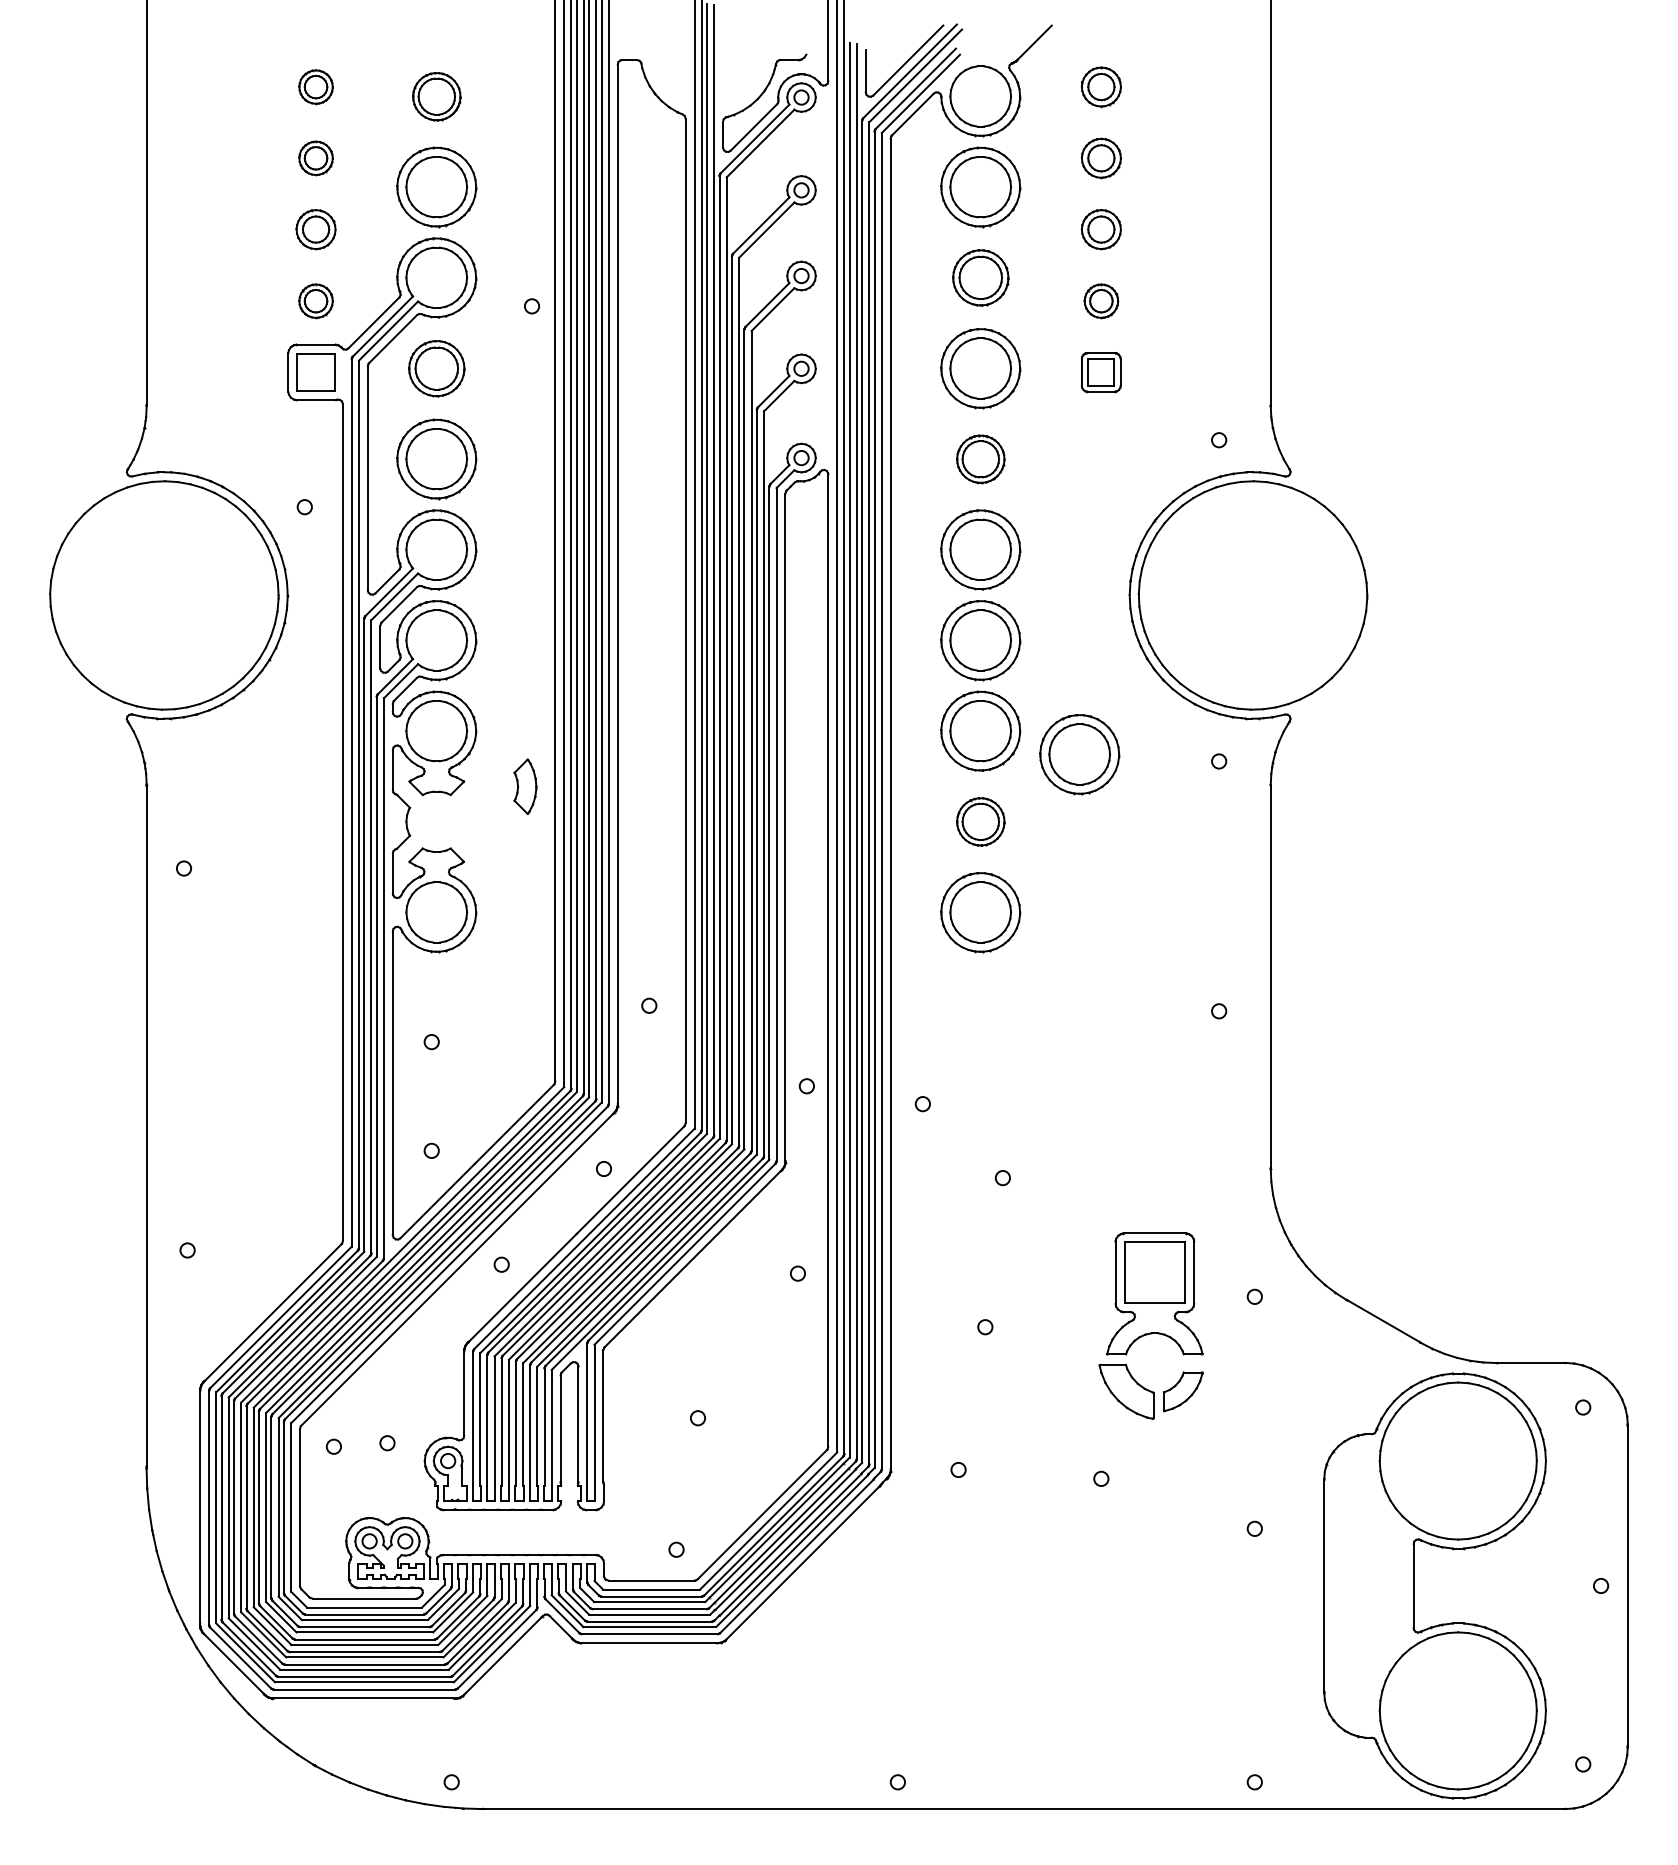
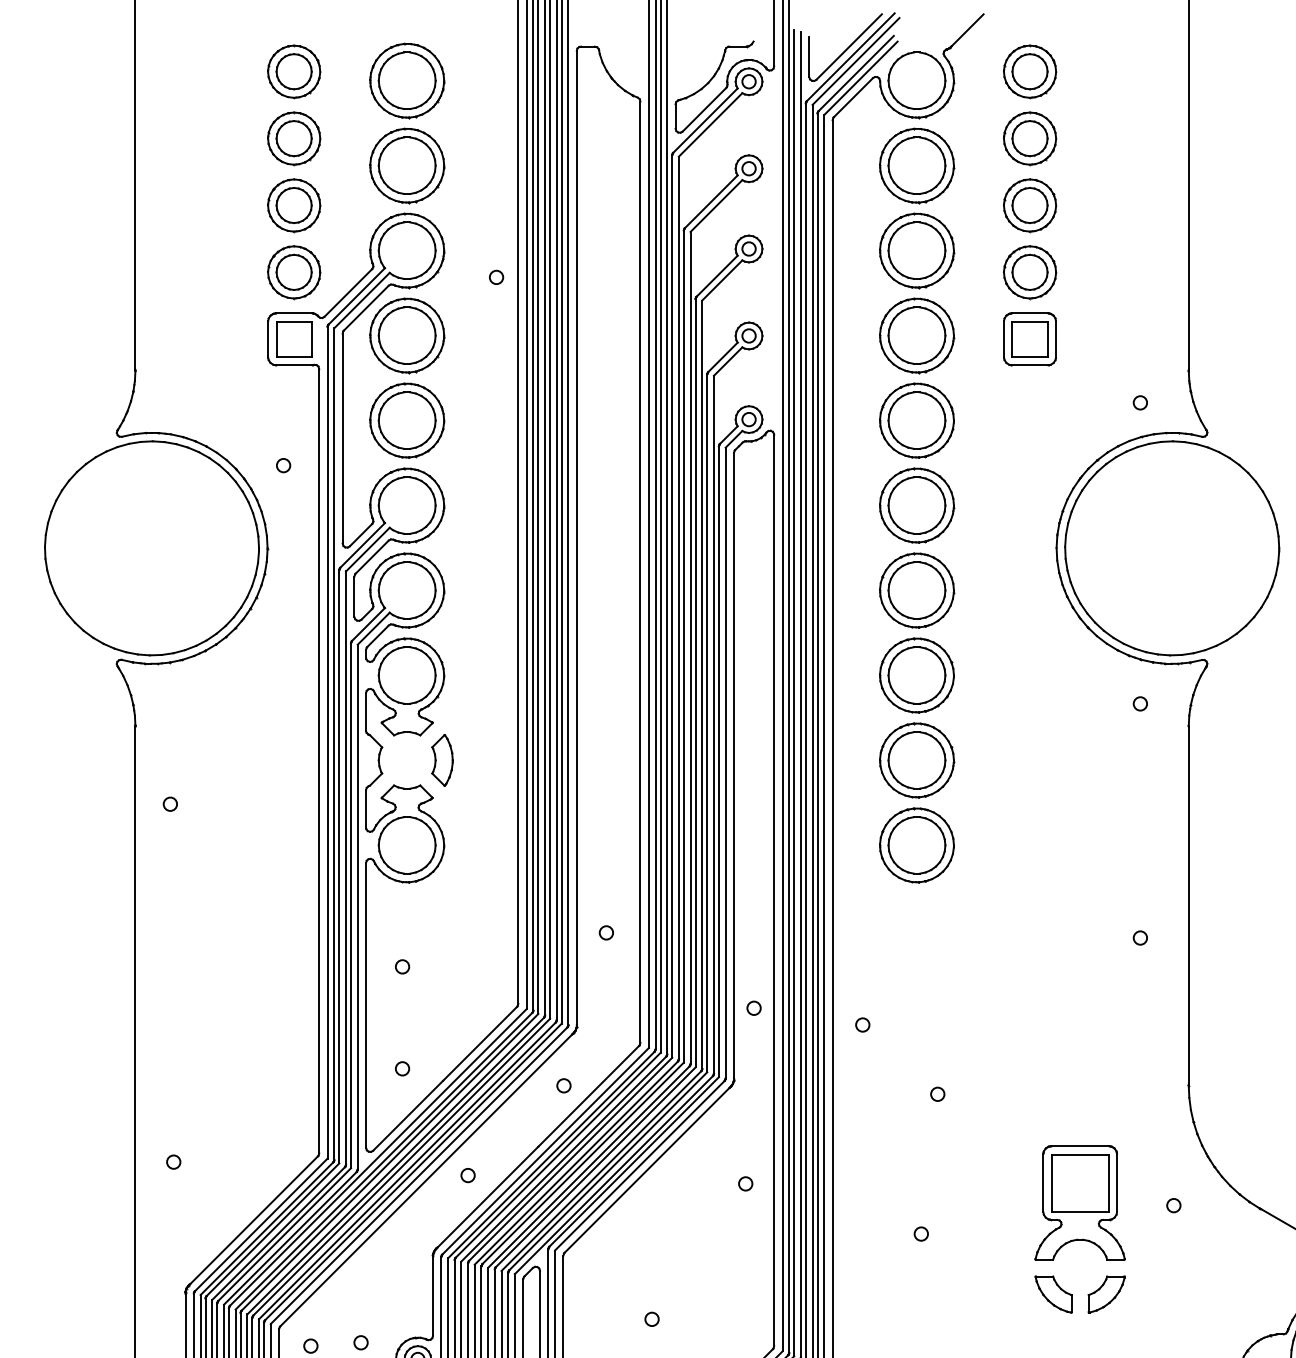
part: (315, 87) -> (293, 72), size x1.67
part: (1101, 87) -> (1030, 72), size x1.43
part: (436, 96) -> (406, 80), size x1.67
part: (315, 158) -> (293, 138), size x1.67
part: (1101, 158) -> (1030, 138), size x1.43
part: (315, 229) -> (293, 205), size x1.43
part: (1101, 229) -> (1030, 205), size x1.43
part: (980, 277) -> (916, 250), size x1.43
part: (315, 301) -> (293, 272), size x1.67
part: (1101, 301) -> (1030, 272), size x1.67
part: (436, 368) -> (406, 335), size x1.43
part: (1100, 372) -> (1029, 339), size x1.43
part: (980, 459) -> (916, 420), size x1.67
part: (1079, 754) -> (1009, 697), removed
part: (525, 786) -> (442, 760), moved
part: (980, 821) -> (916, 760), size x1.67
part: (1126, 1391) -> (1053, 1294), size x0.71

